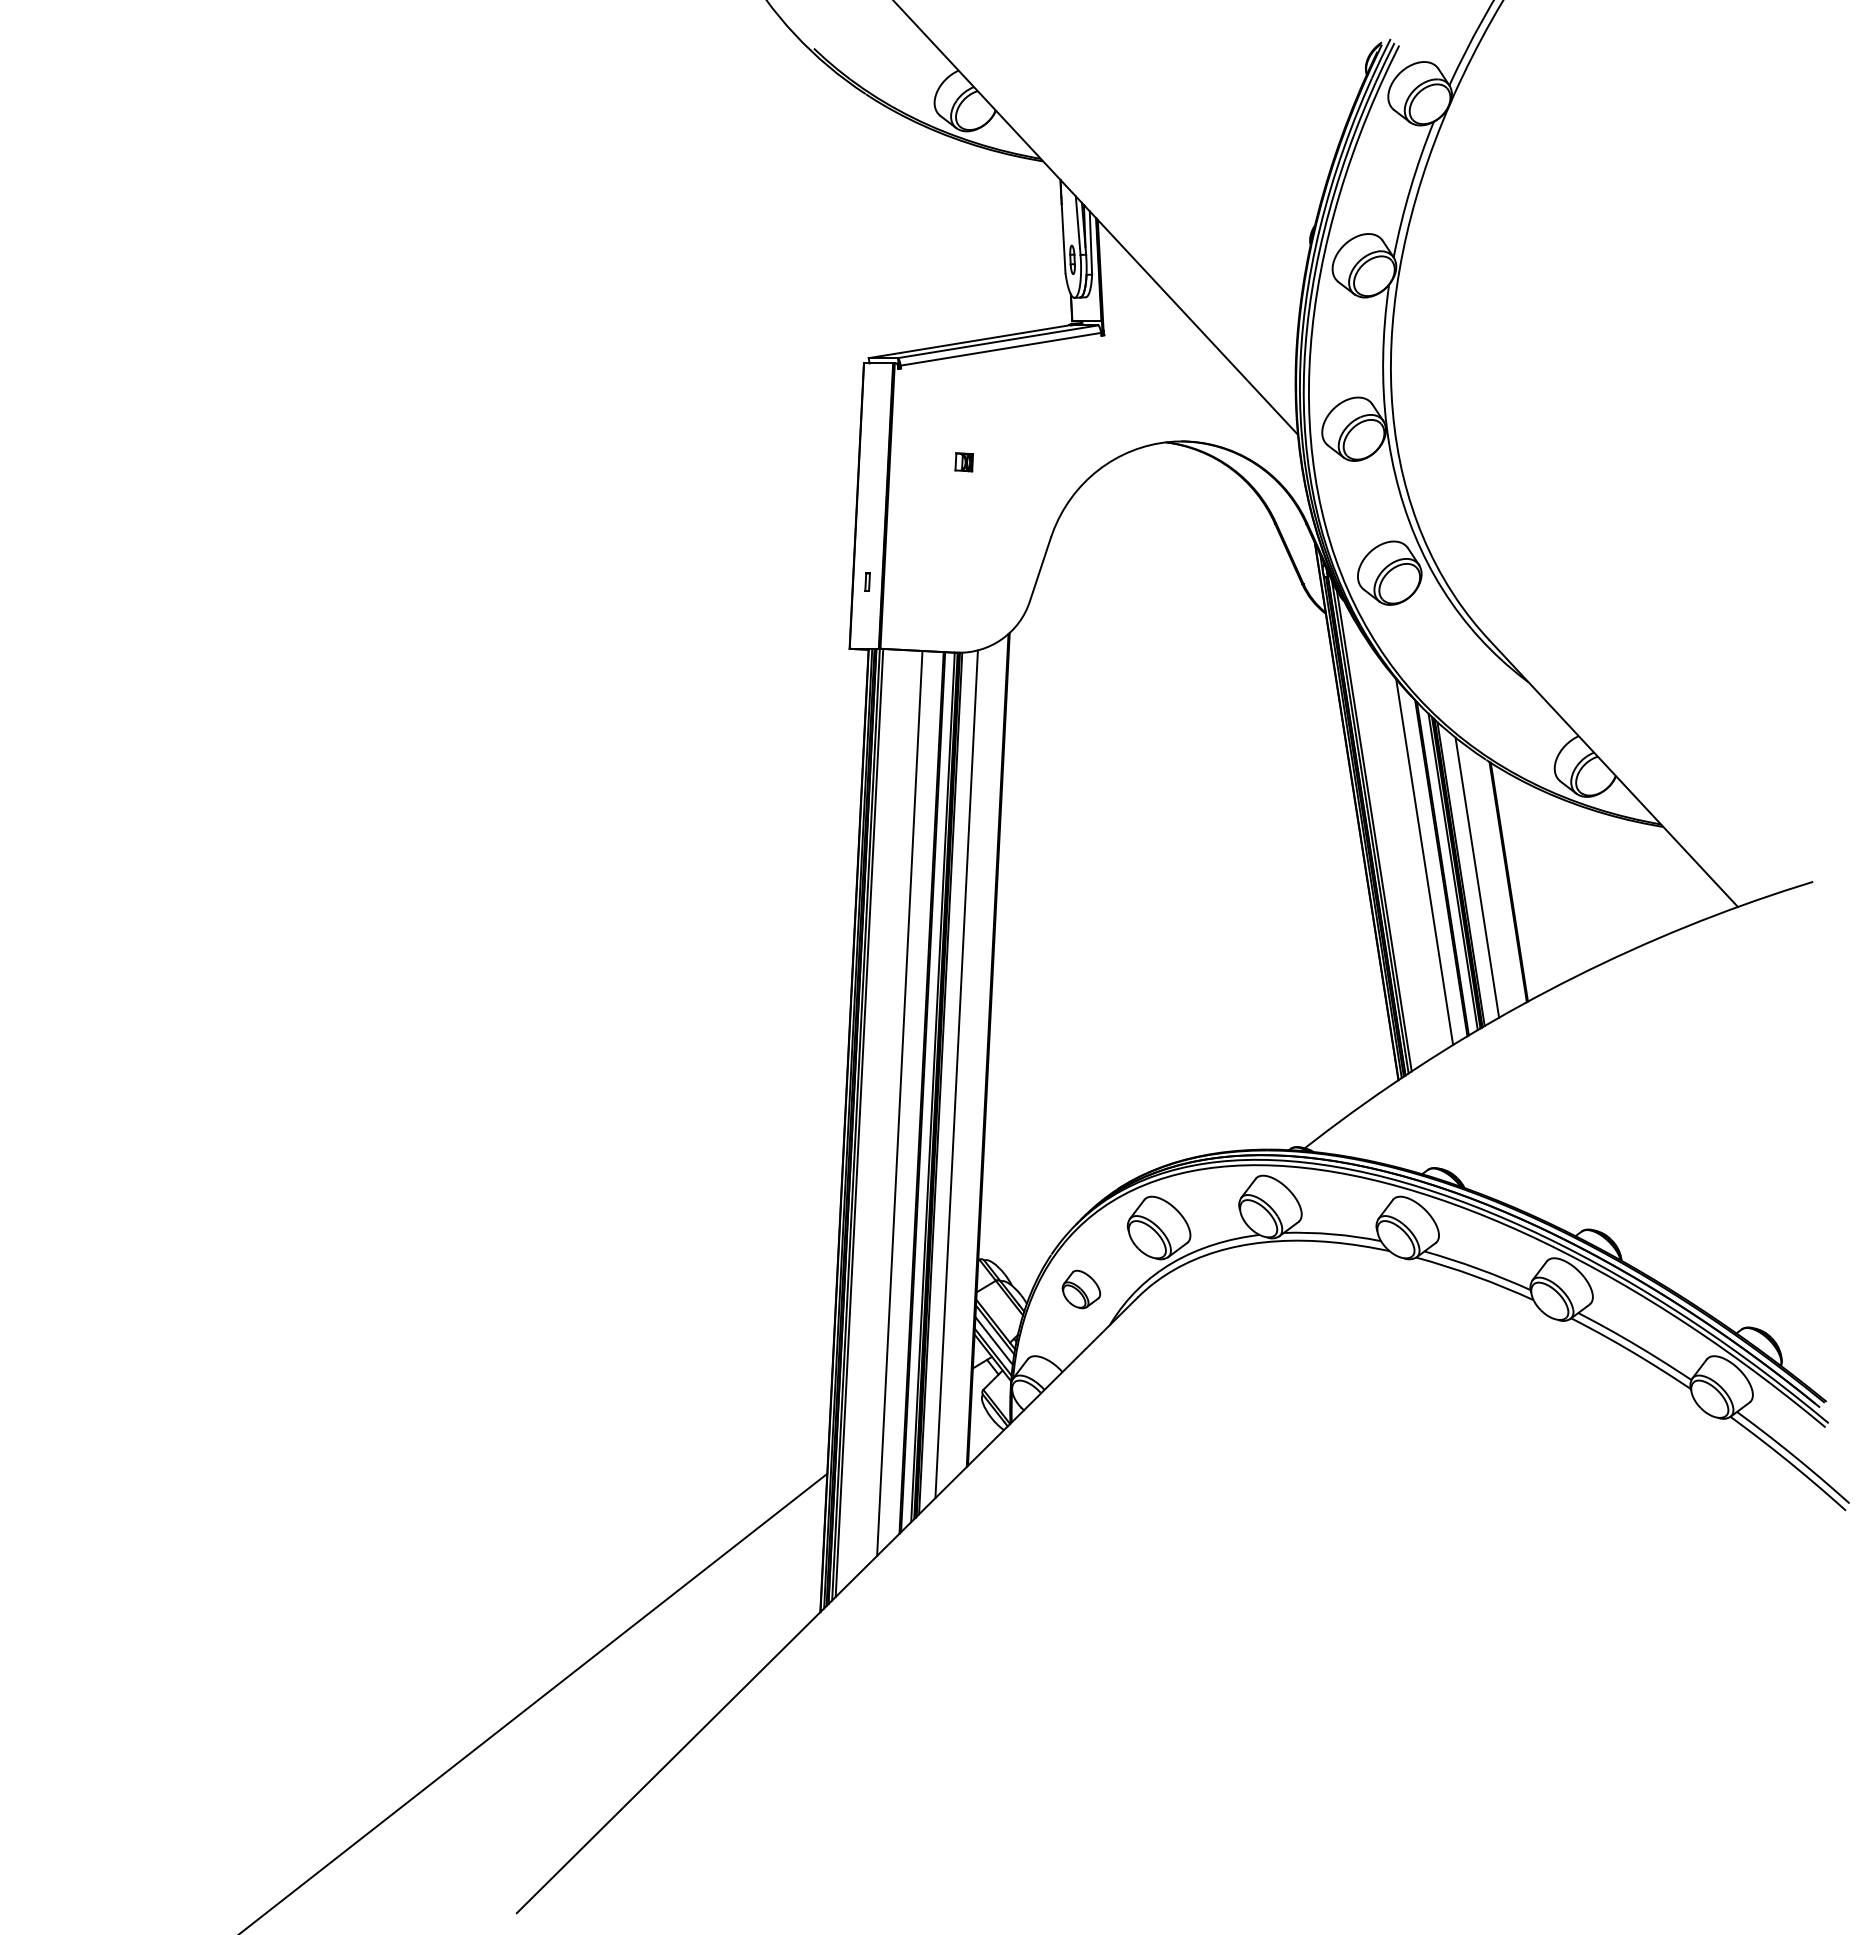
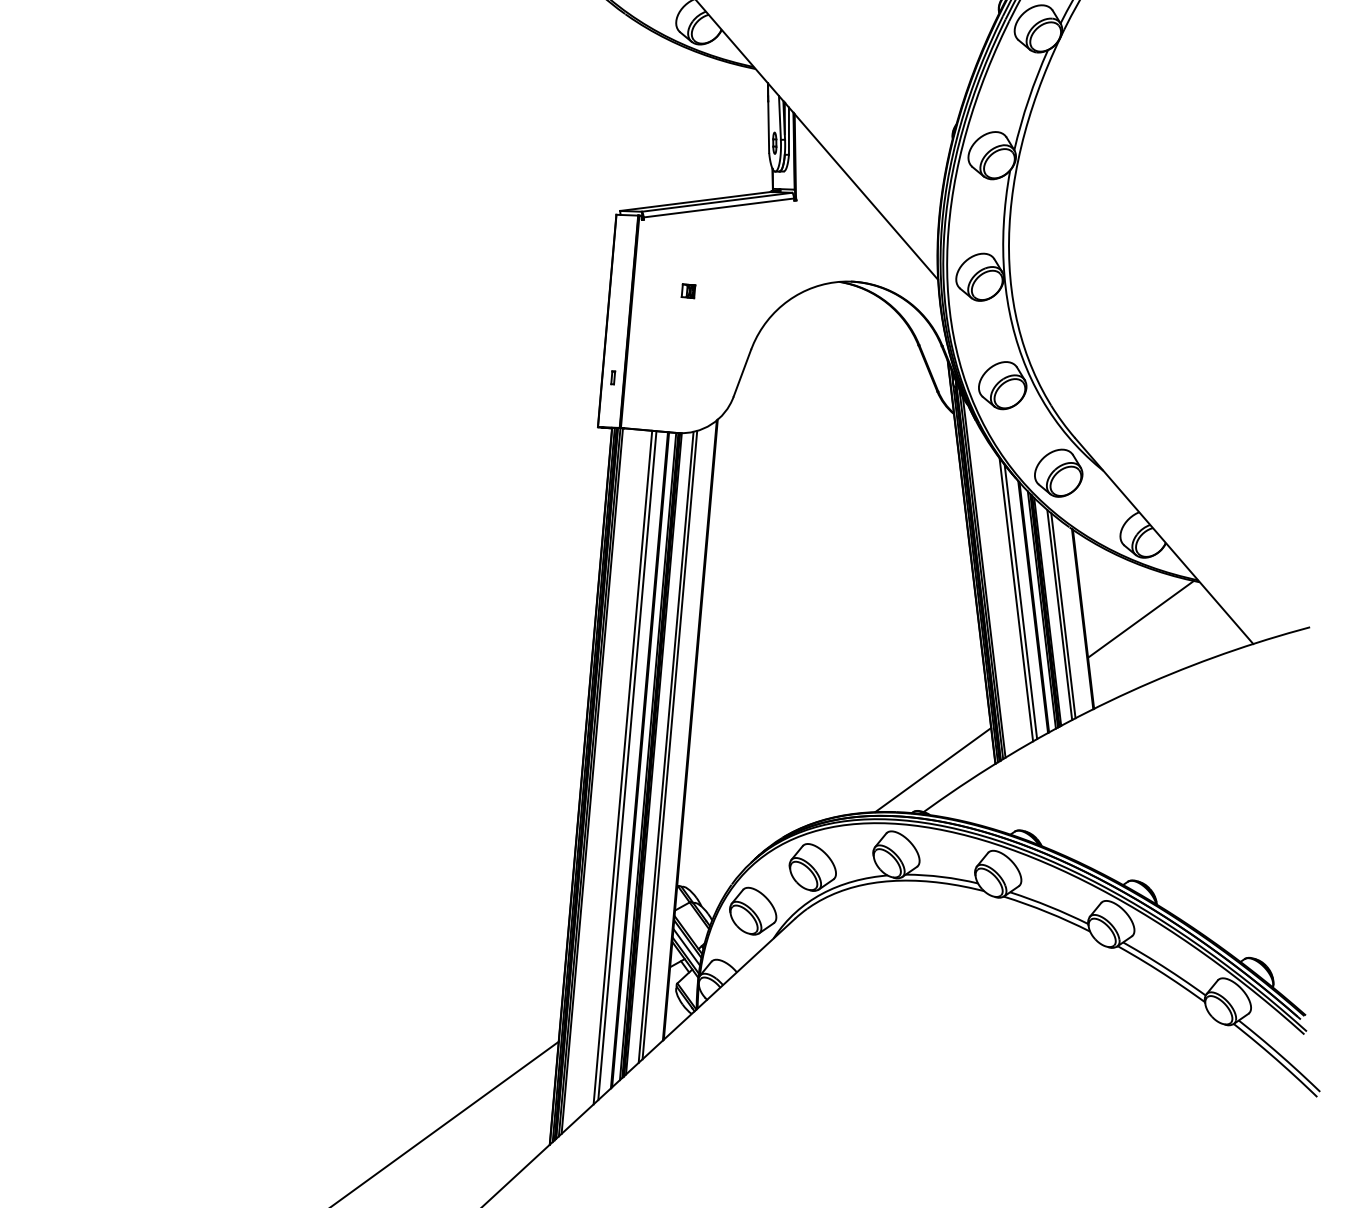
part: (1468, 687) -> (1058, 472), added
line: (1418, 859) -> (1016, 599), added
line: (1482, 878) -> (1063, 615), added
line: (1586, 879) -> (1141, 619), added
line: (961, 1071) -> (669, 745), added
line: (1315, 1091) -> (933, 770), added
line: (905, 1100) -> (627, 765), added
part: (1081, 1289) -> (753, 911), size x1.67

